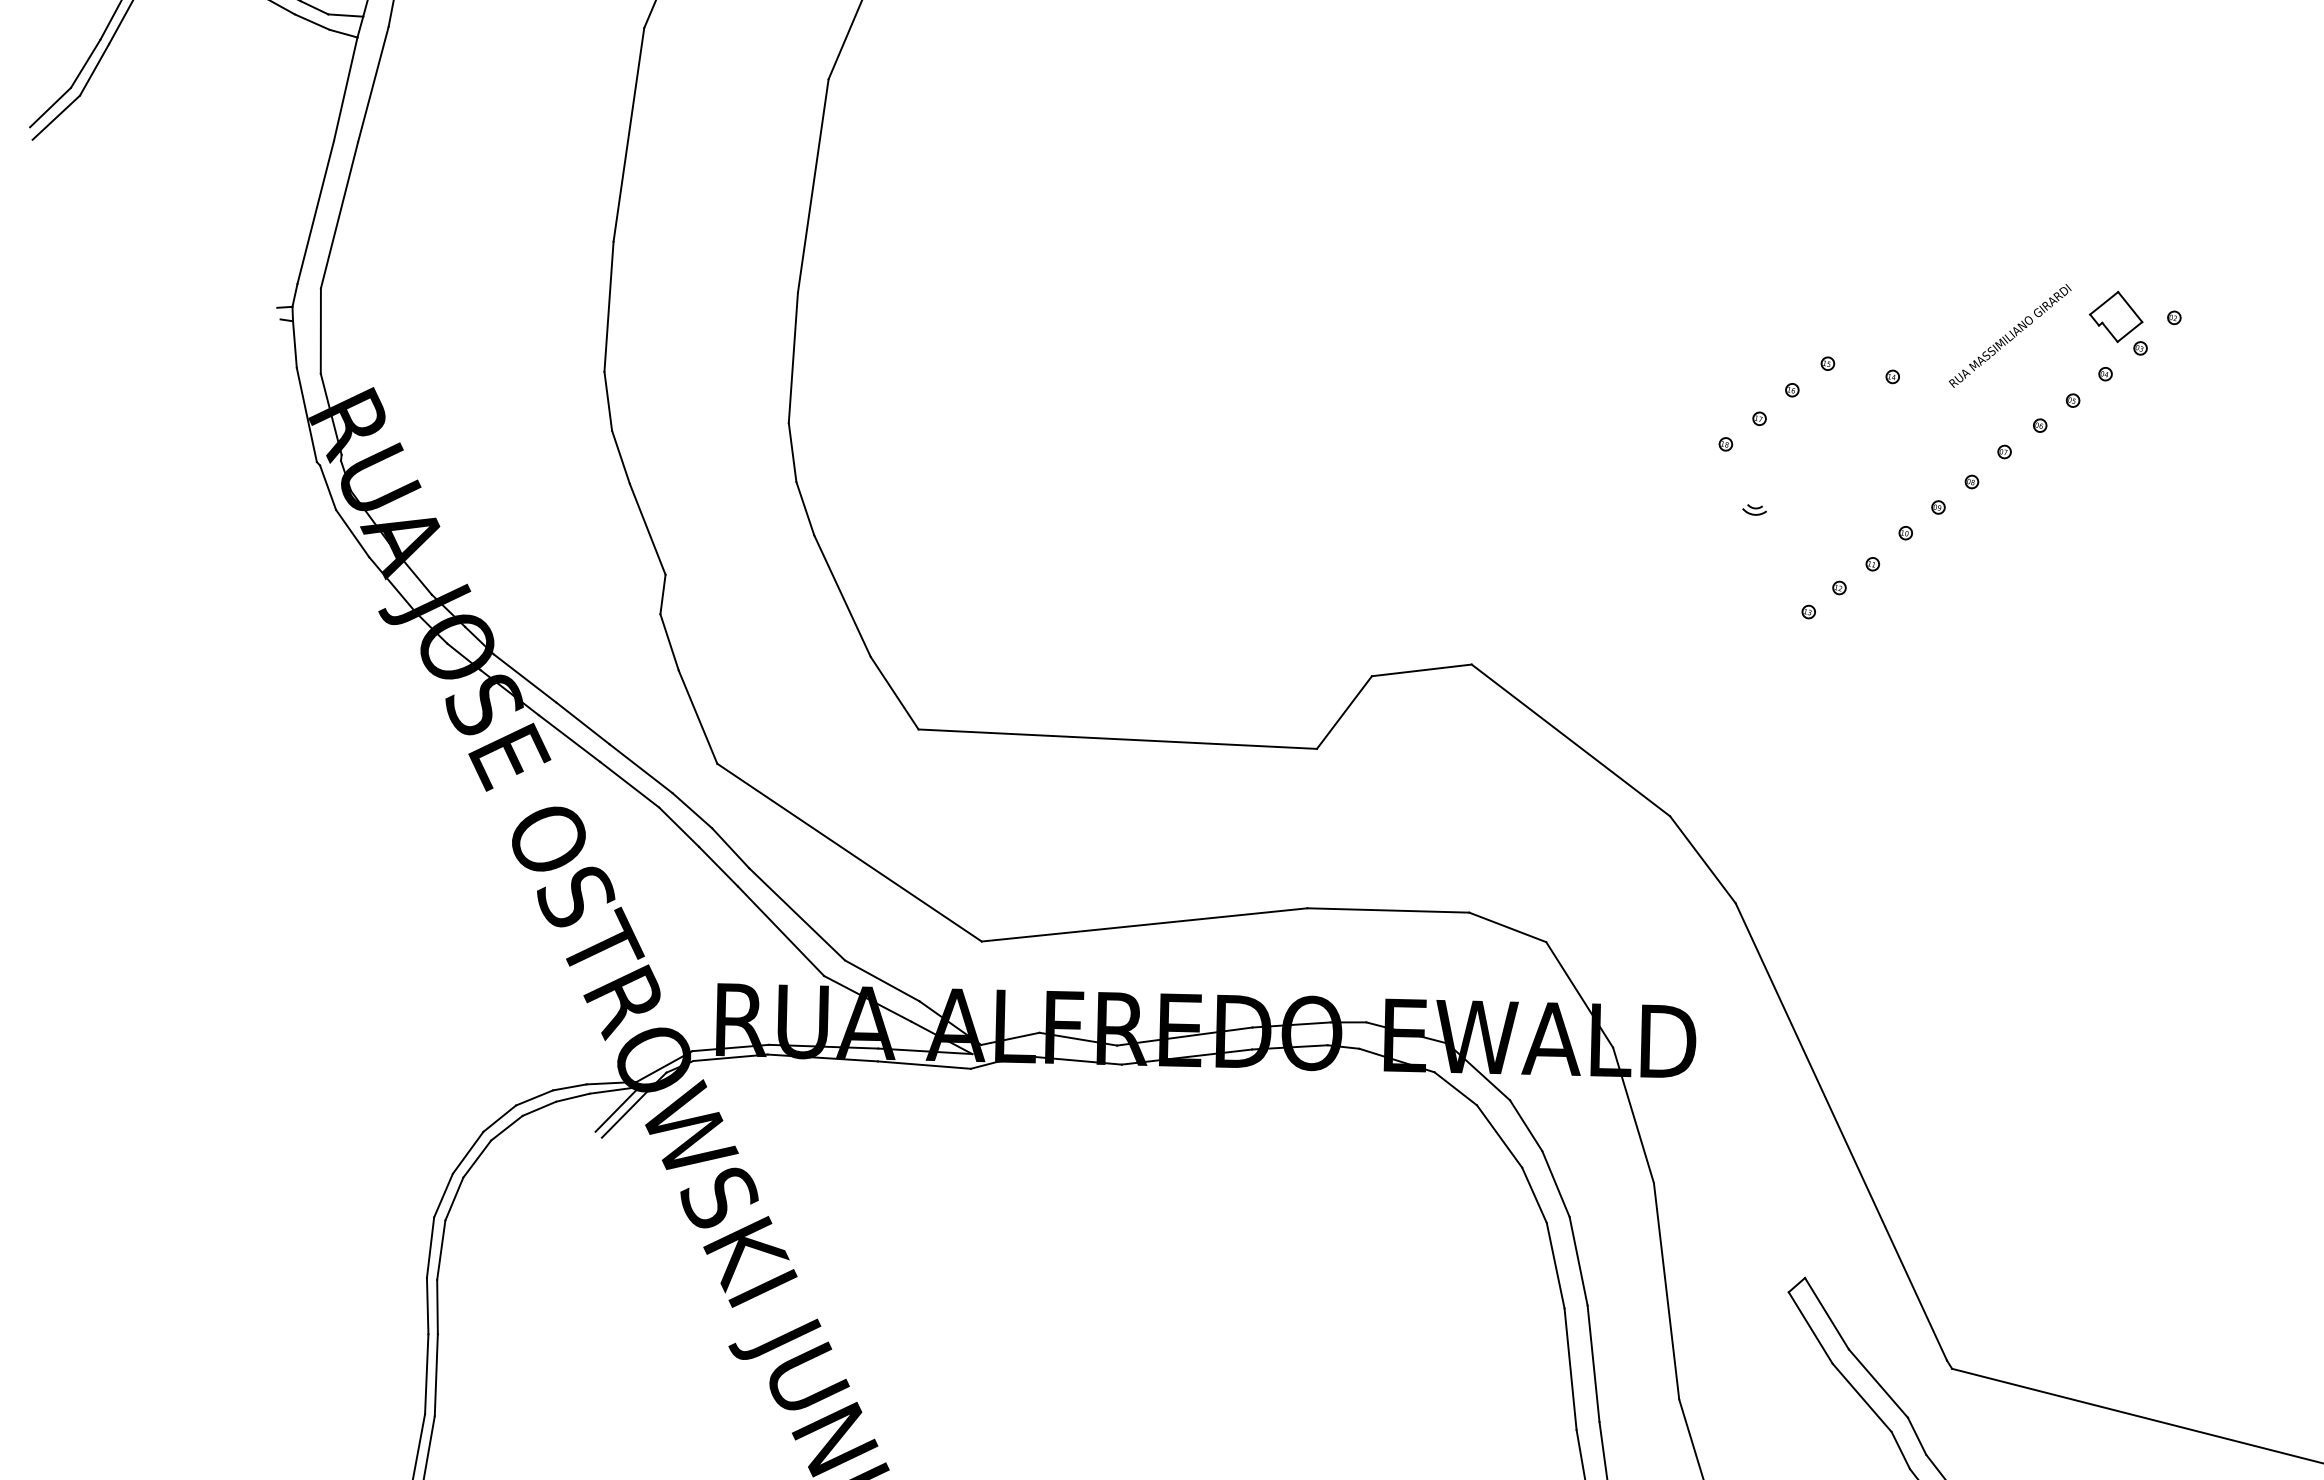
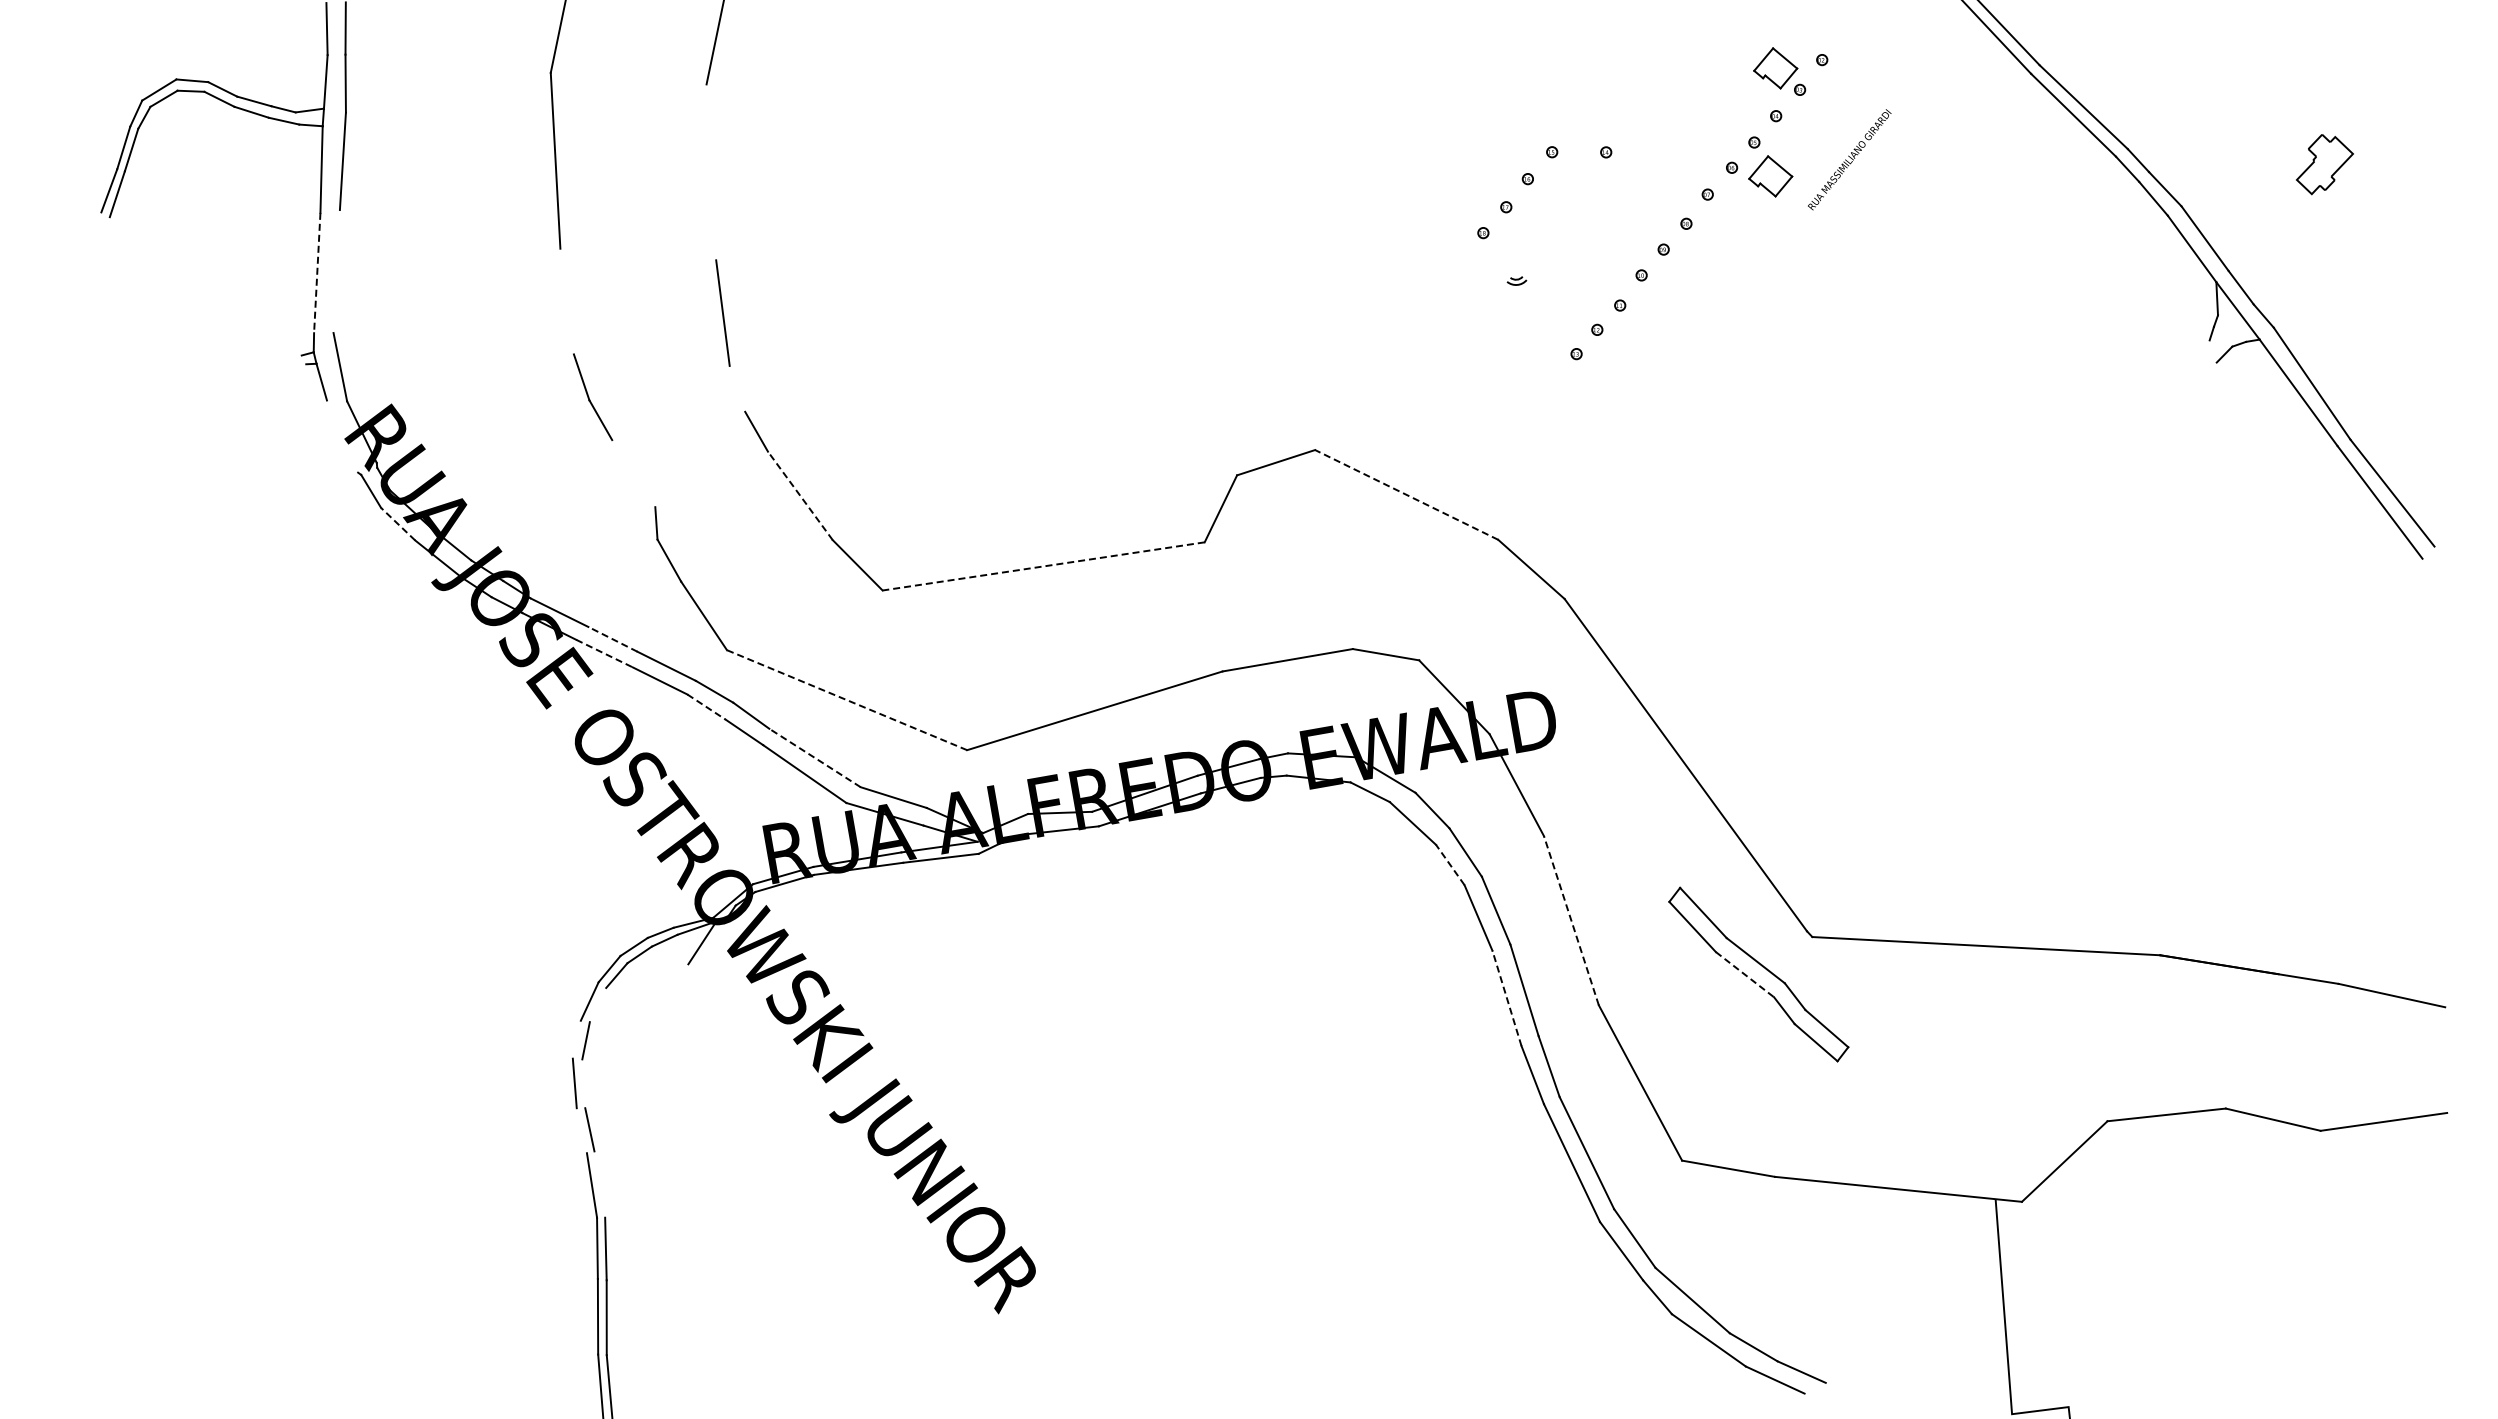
line: (49, 107) -> (87, 231), removed
line: (55, 117) -> (93, 238), removed
line: (813, 186) -> (711, 172), removed
line: (315, 213) -> (317, 273), solid -> dashed
line: (339, 215) -> (336, 271), removed
line: (608, 306) -> (566, 301), removed
text: (2010, 335) -> (1849, 159), moved
line: (306, 414) -> (342, 436), removed
part: (2084, 445) -> (1770, 176), added
line: (792, 452) -> (737, 388), removed
line: (647, 529) -> (633, 473), removed
line: (352, 533) -> (398, 524), solid -> dashed
line: (842, 595) -> (800, 495), solid -> dashed
line: (582, 723) -> (612, 639), solid -> dashed
line: (569, 738) -> (604, 653), solid -> dashed
line: (1117, 739) -> (1043, 566), solid -> dashed
line: (1570, 739) -> (1406, 494), solid -> dashed
line: (678, 827) -> (706, 707), solid -> dashed
line: (849, 851) -> (846, 699), solid -> dashed
line: (796, 913) -> (814, 757), solid -> dashed
line: (625, 1114) -> (709, 945), removed
line: (476, 1158) -> (597, 1004), removed
line: (1534, 1194) -> (1450, 864), solid -> dashed
line: (443, 1195) -> (576, 1039), removed
line: (440, 1249) -> (583, 1083), removed
line: (1666, 1291) -> (1571, 920), solid -> dashed
line: (427, 1305) -> (581, 1130), removed
line: (1569, 1369) -> (1506, 998), solid -> dashed
line: (435, 1374) -> (599, 1184), removed
line: (1862, 1397) -> (1745, 974), solid -> dashed

